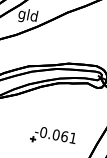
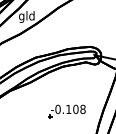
text: (64, 136) -> (75, 109), -0.061 -> -0.108

